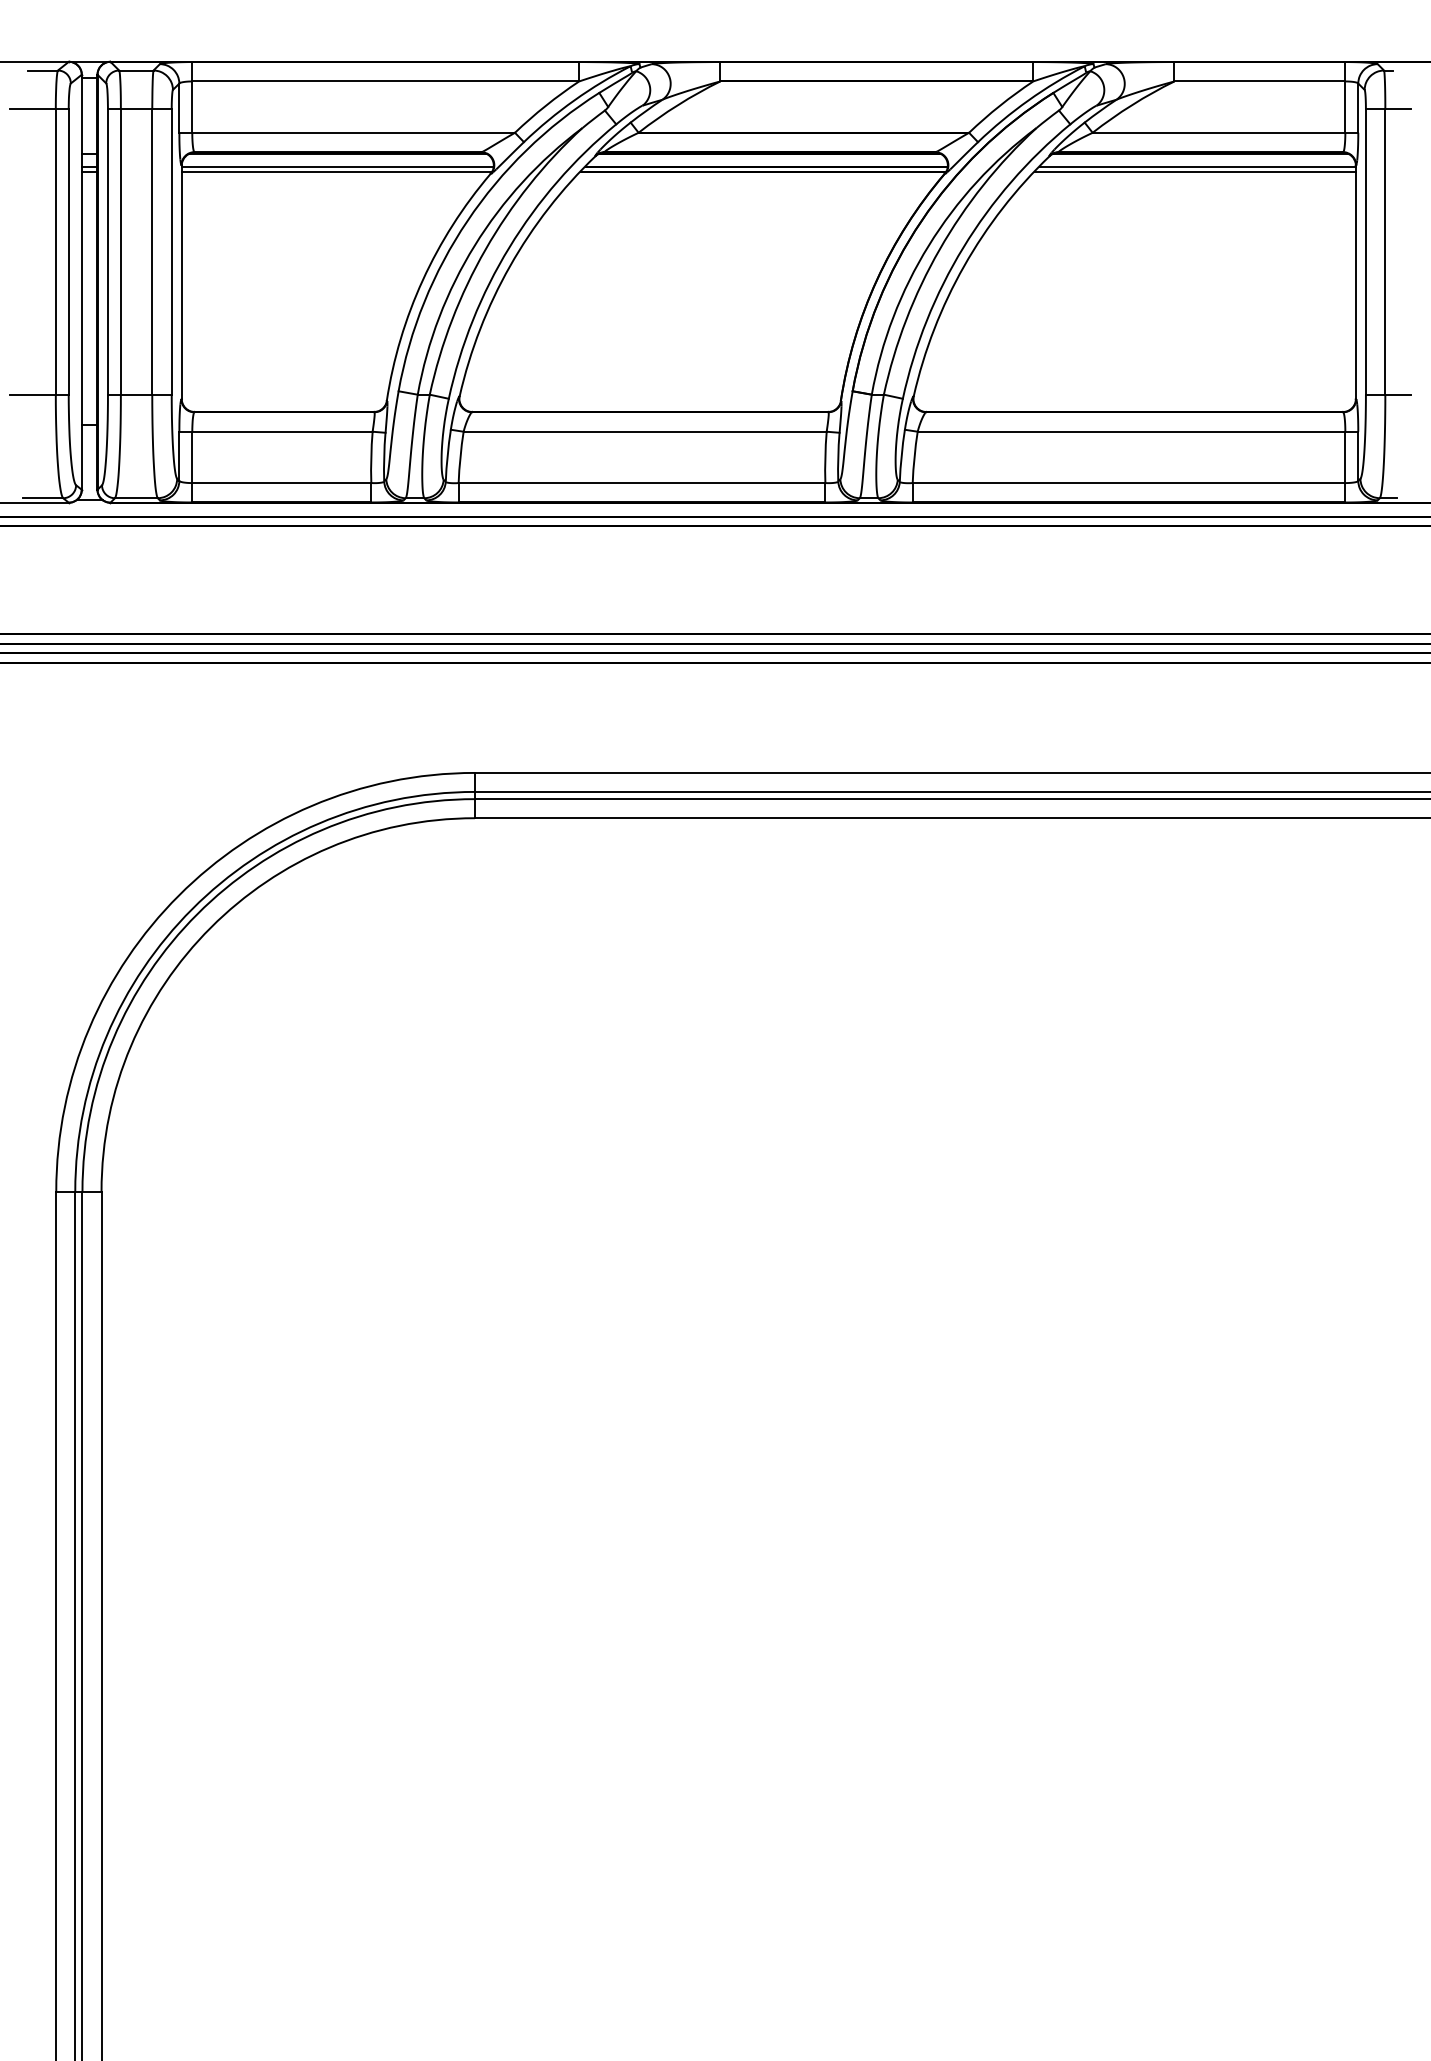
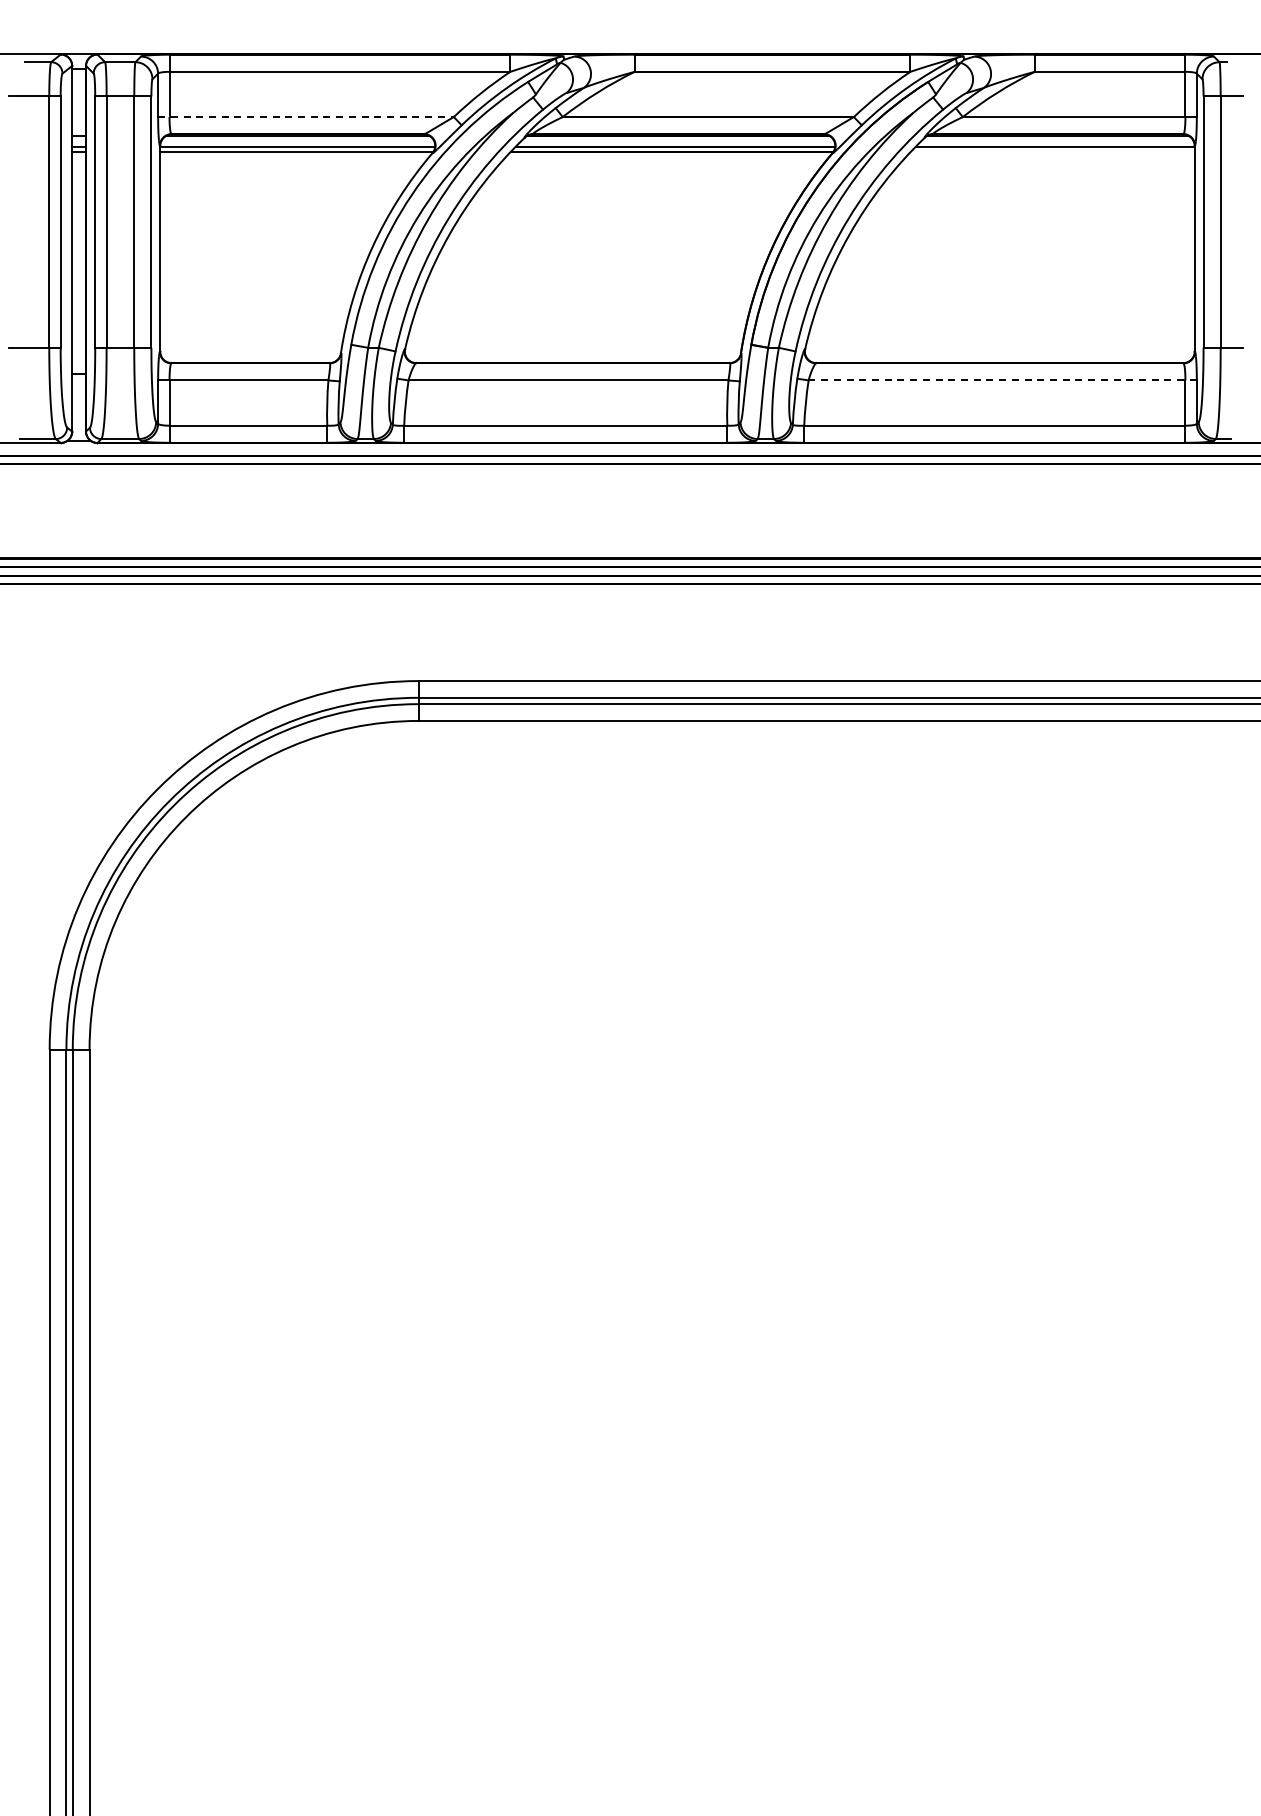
line: (347, 133) -> (306, 117), solid -> dashed
line: (1195, 171) -> (1053, 151), removed
line: (1137, 431) -> (1002, 380), solid -> dashed

